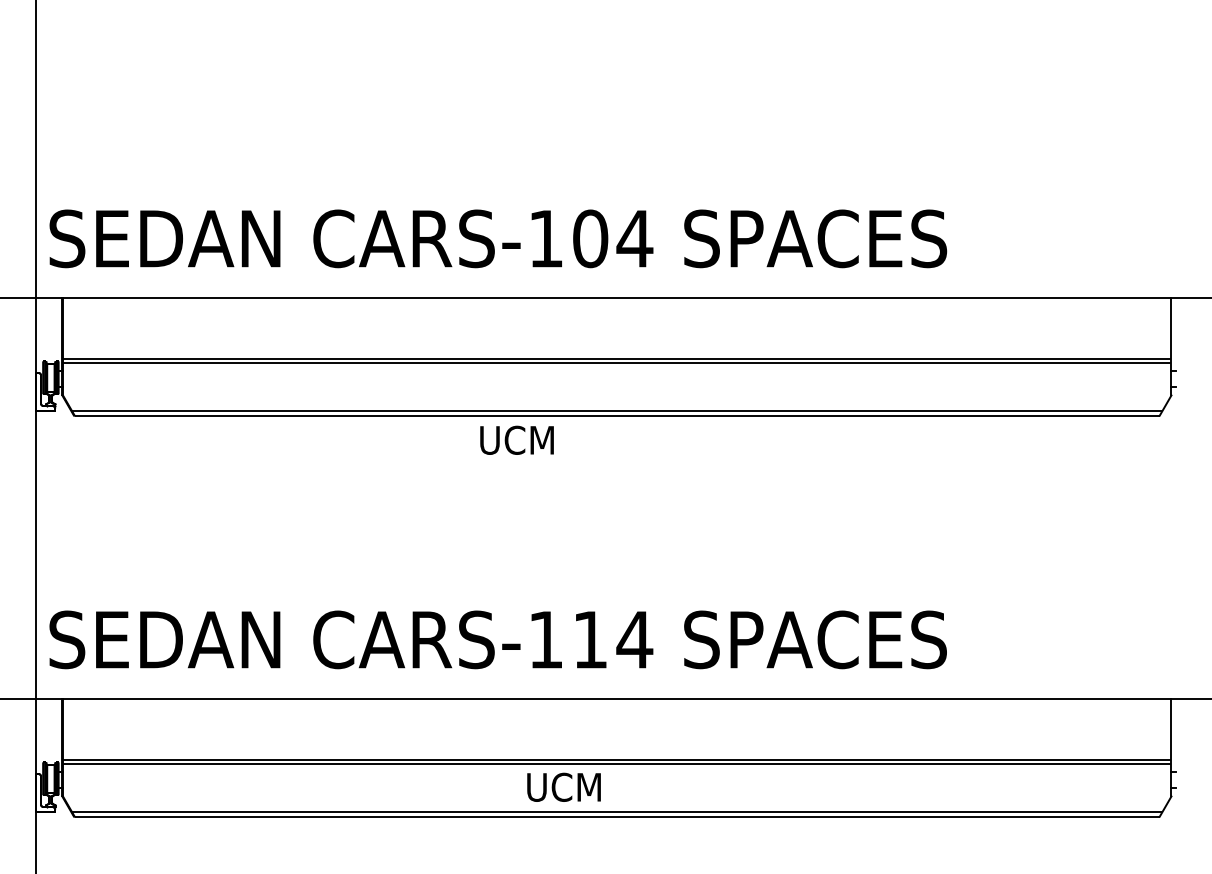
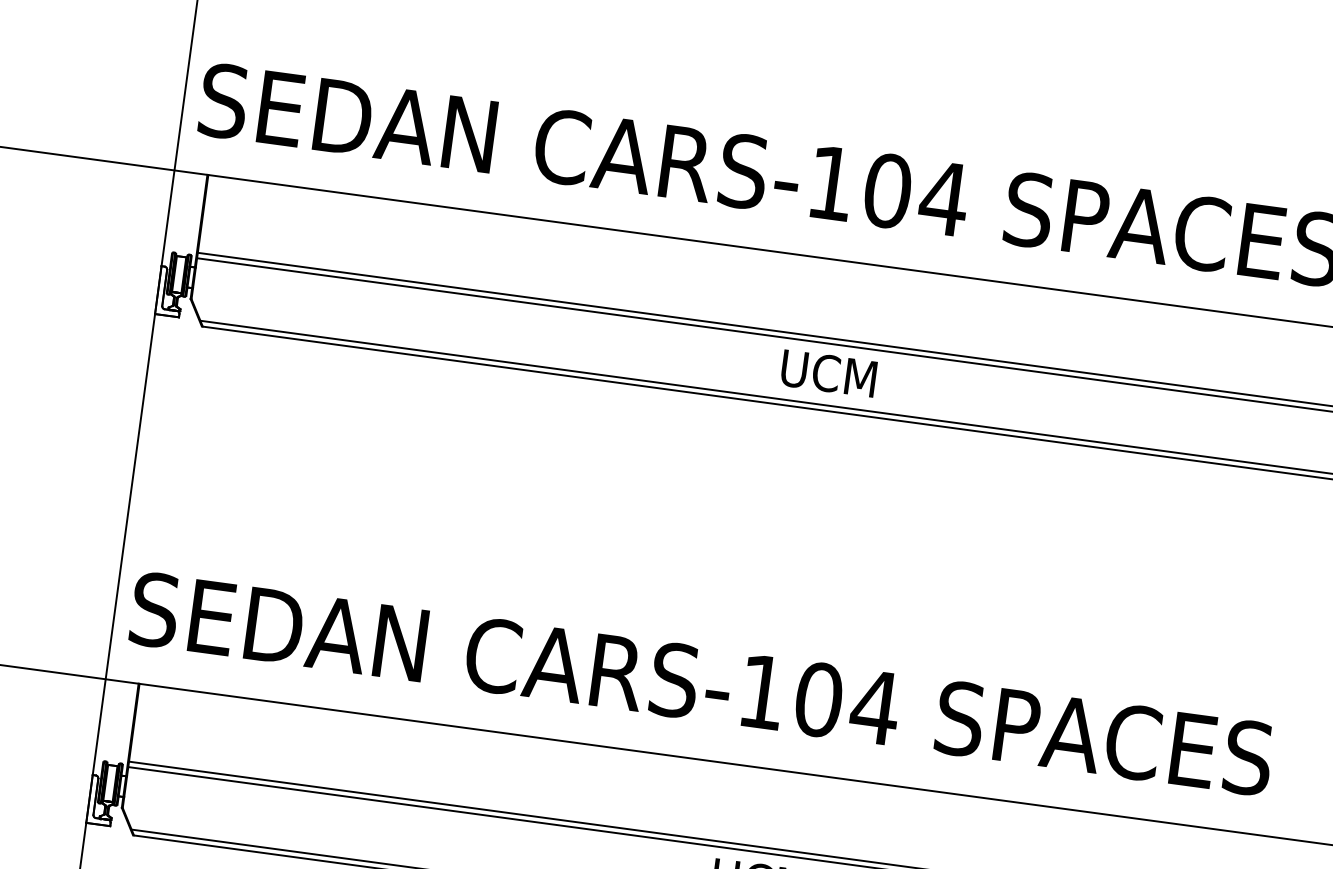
text: (516, 439) -> (828, 372), moved
text: (590, 639) -> (818, 699), CARS-114 -> CARS-104

